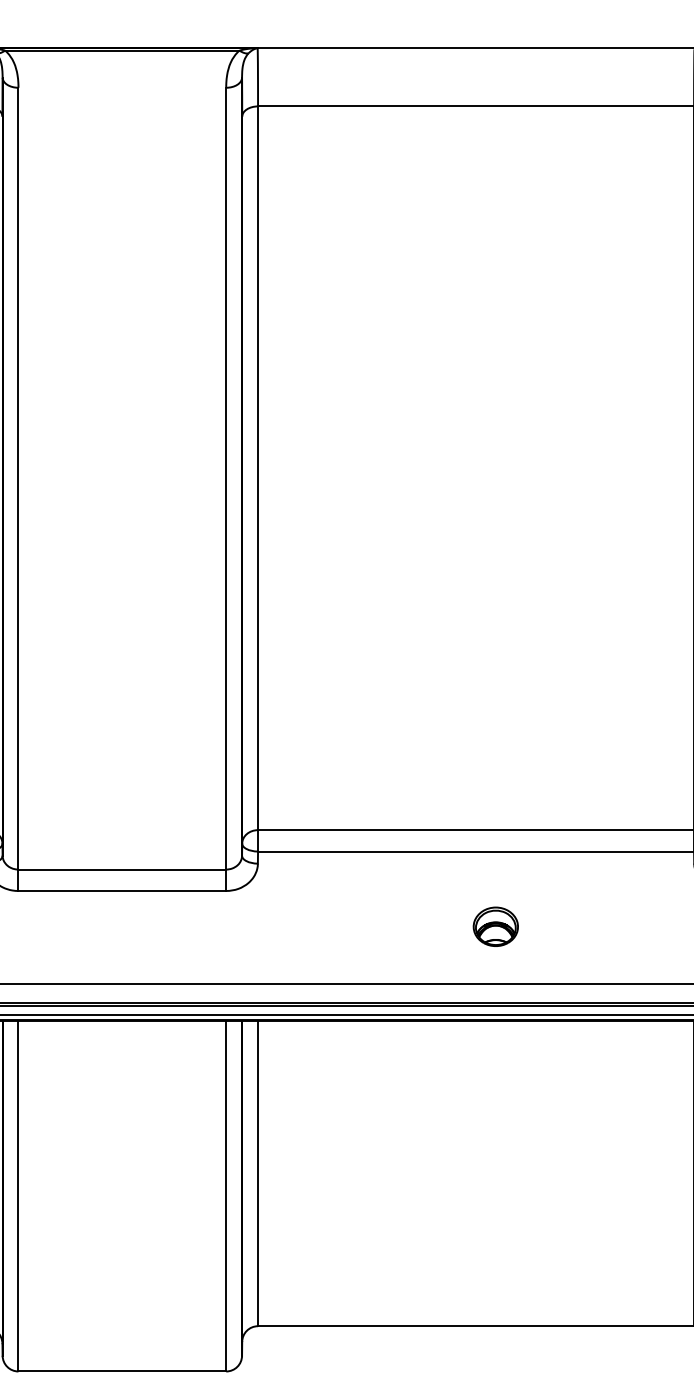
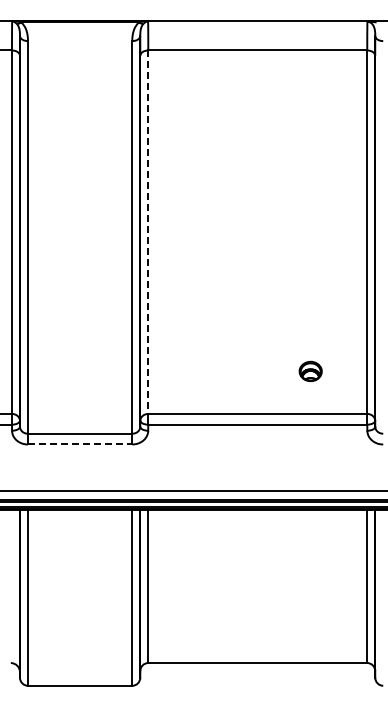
line: (258, 468) -> (148, 232), solid -> dashed
line: (123, 891) -> (80, 444), solid -> dashed
part: (495, 924) -> (310, 370), moved

